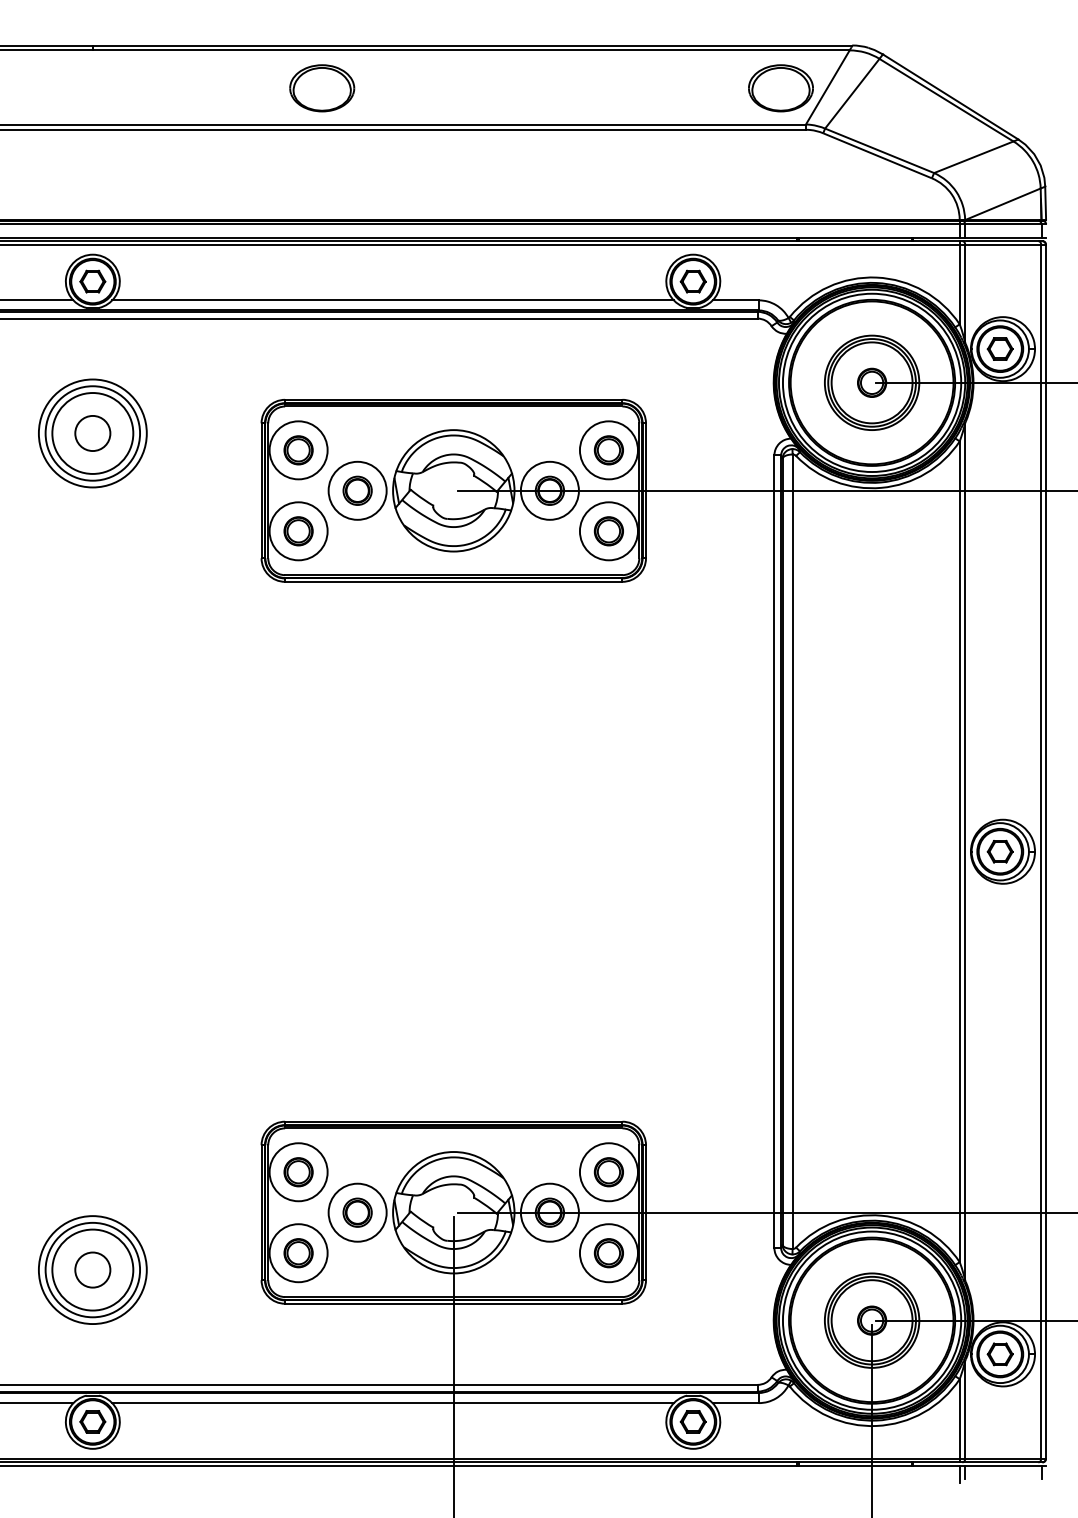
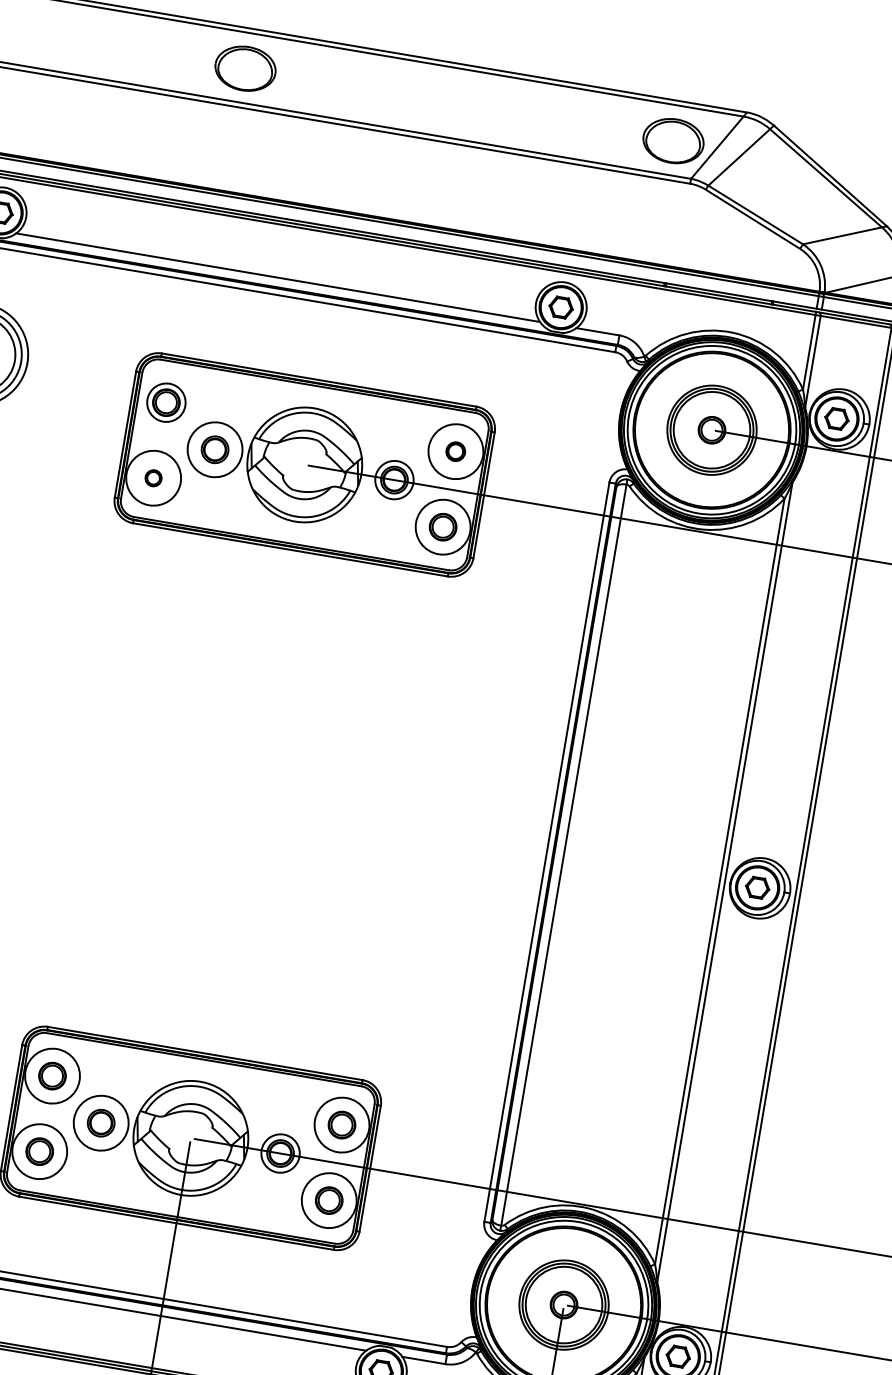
circle: (298, 450) -> (166, 402), size x0.7
part: (608, 450) -> (455, 451), size x0.7
circle: (549, 490) -> (394, 479), size x0.7
part: (298, 531) -> (153, 478), size x0.6
circle: (549, 1212) -> (280, 1153), size x0.7

